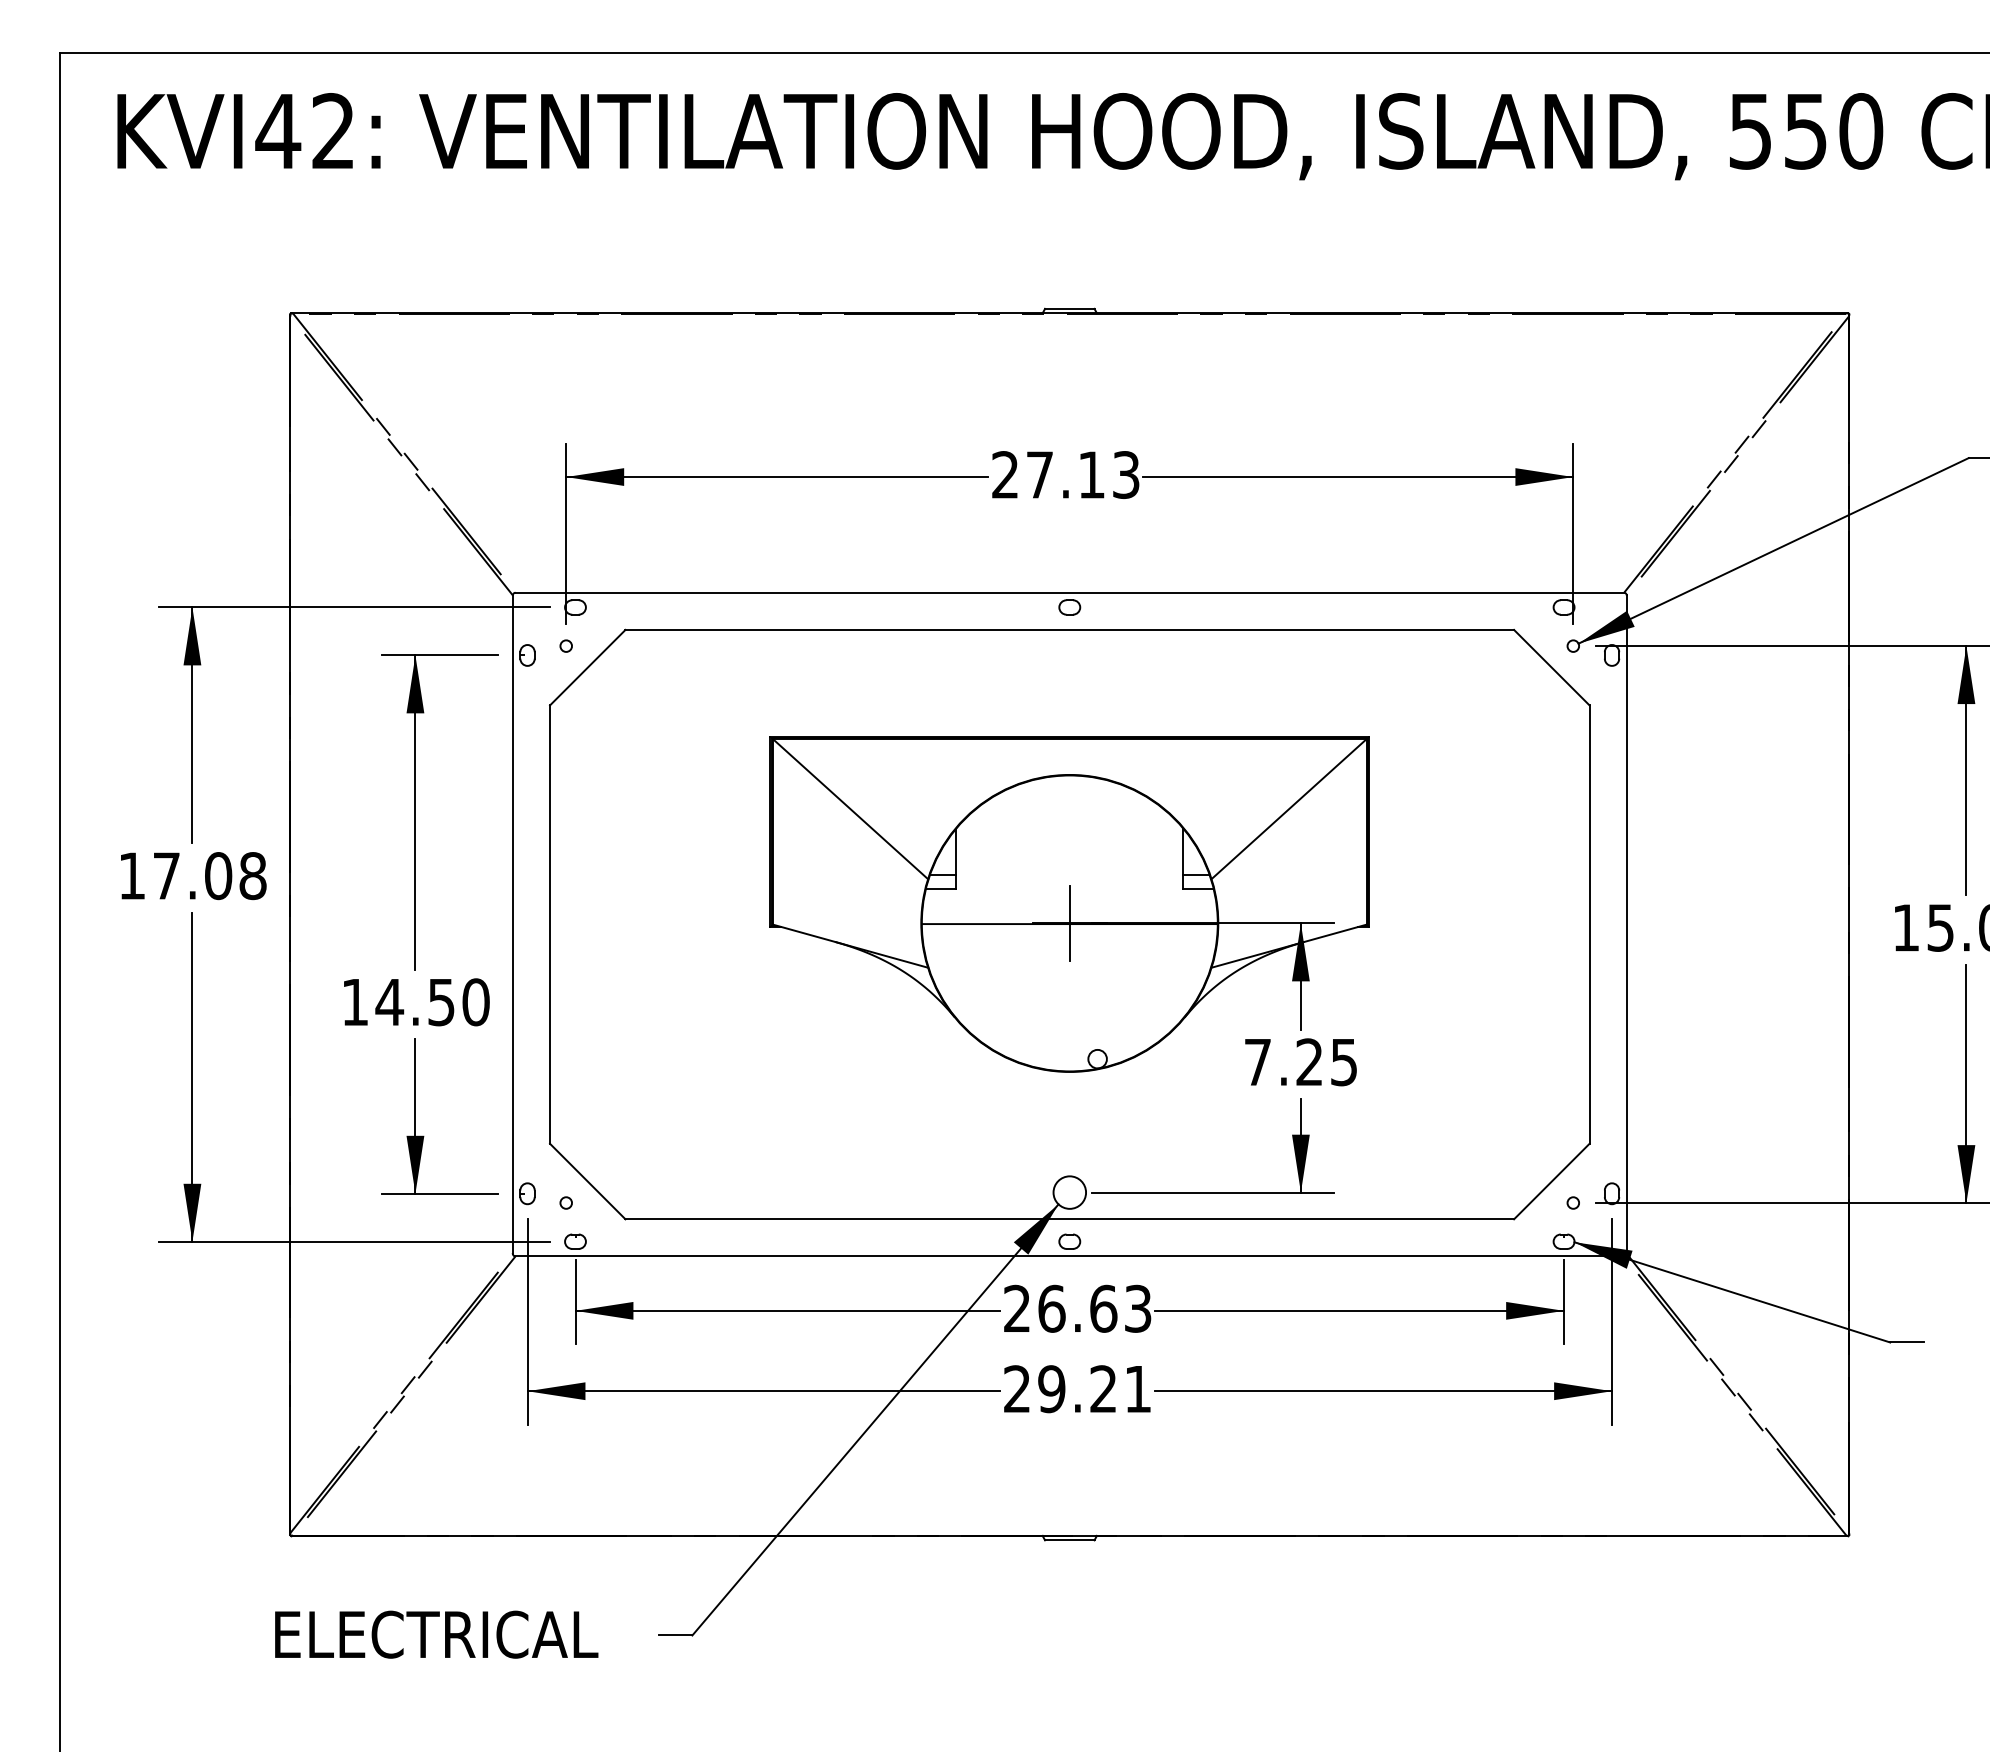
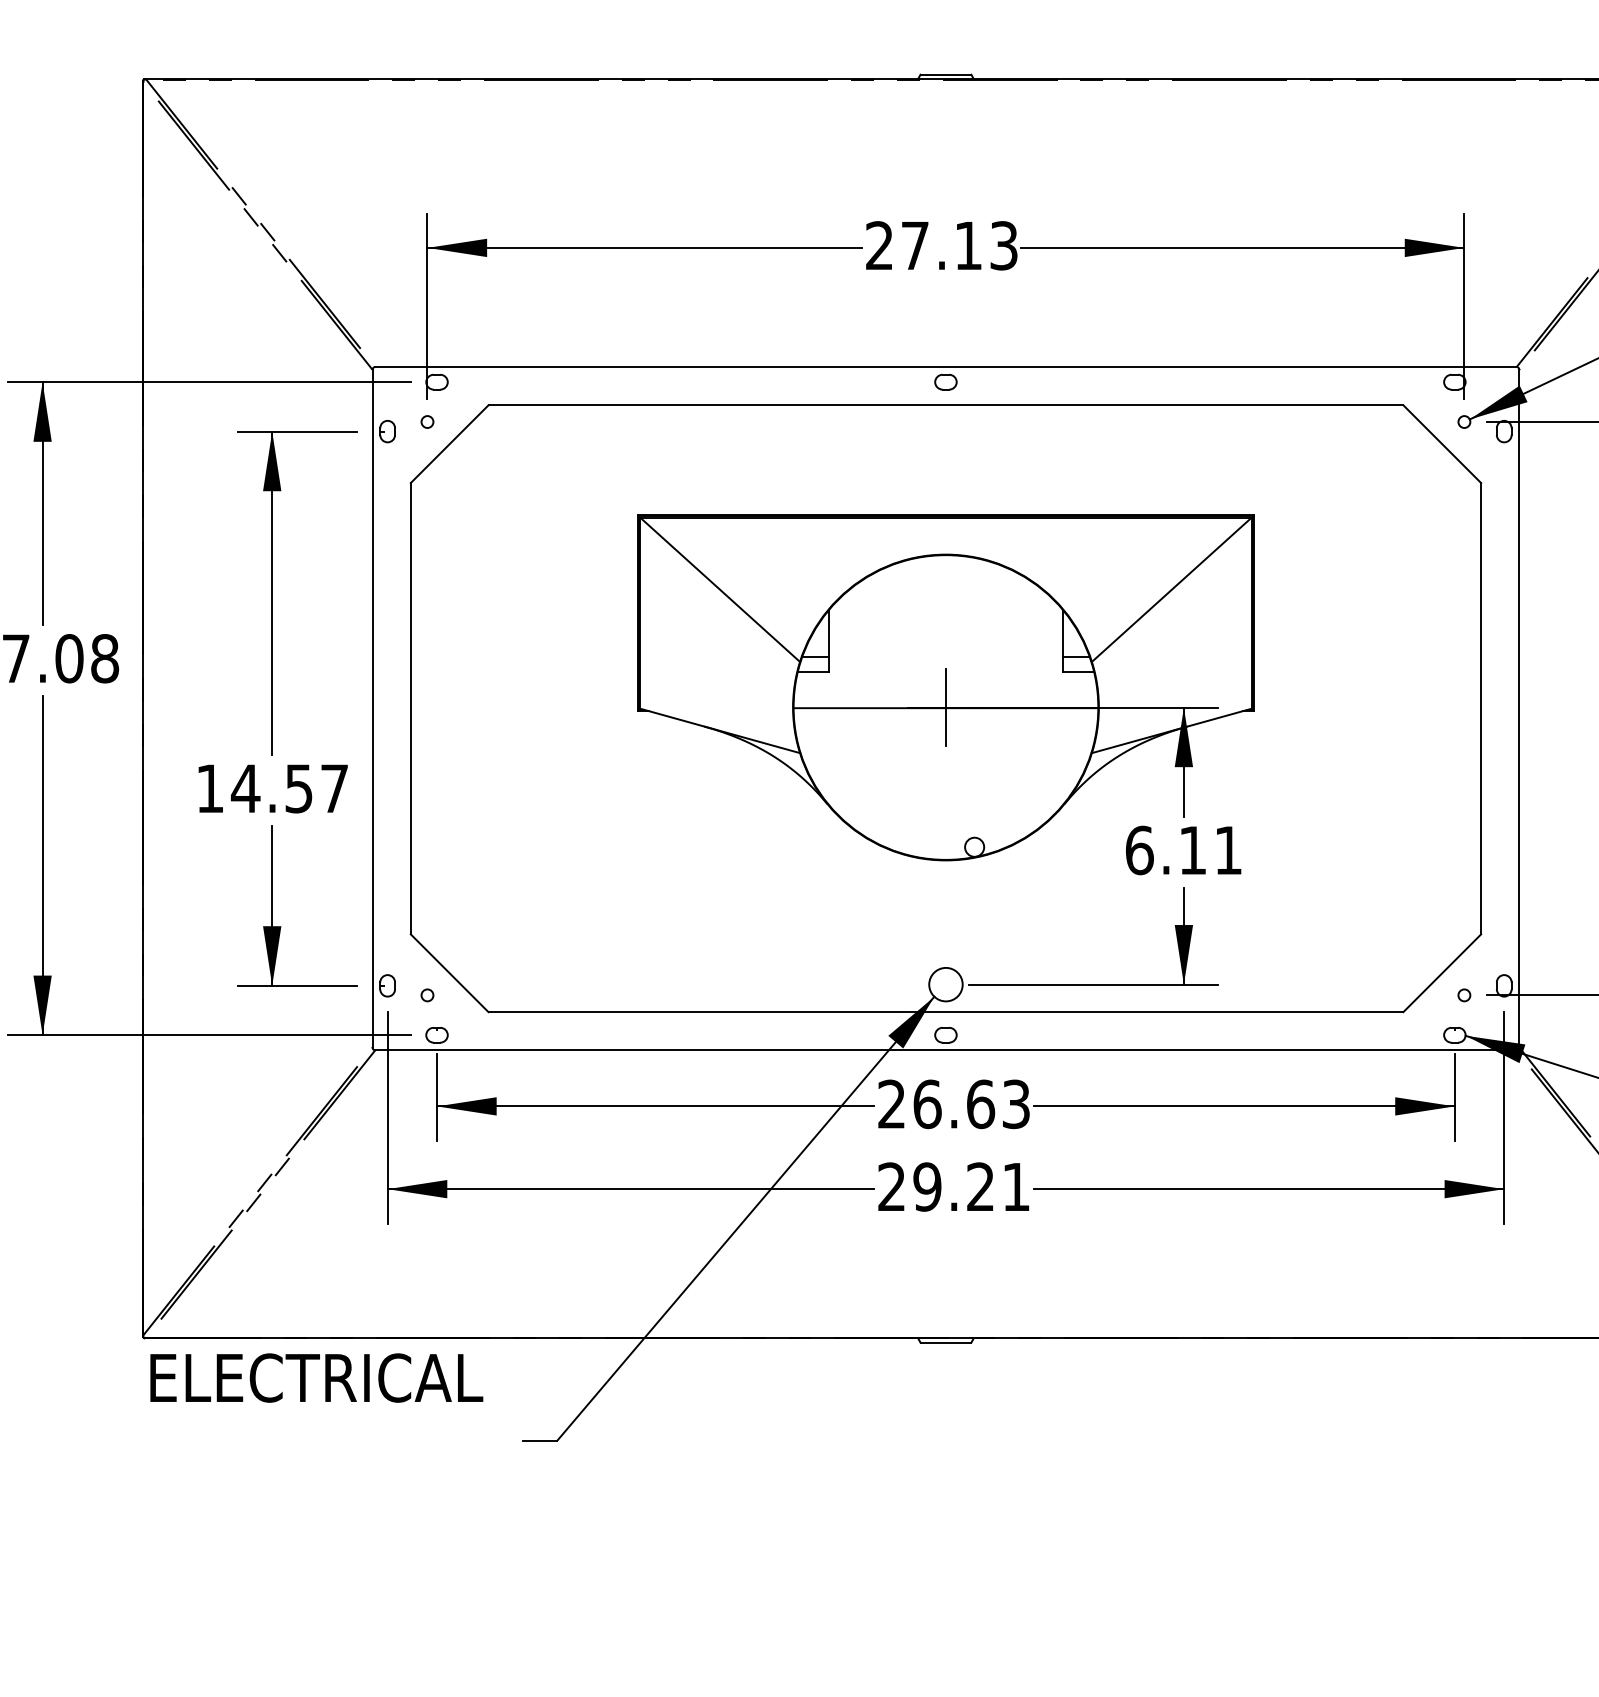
text: (475, 1002) -> (334, 788), 14.50 -> 14.57
text: (1300, 1062) -> (1183, 850), 7.25 -> 6.11
text: (436, 1634) -> (316, 1377), moved

